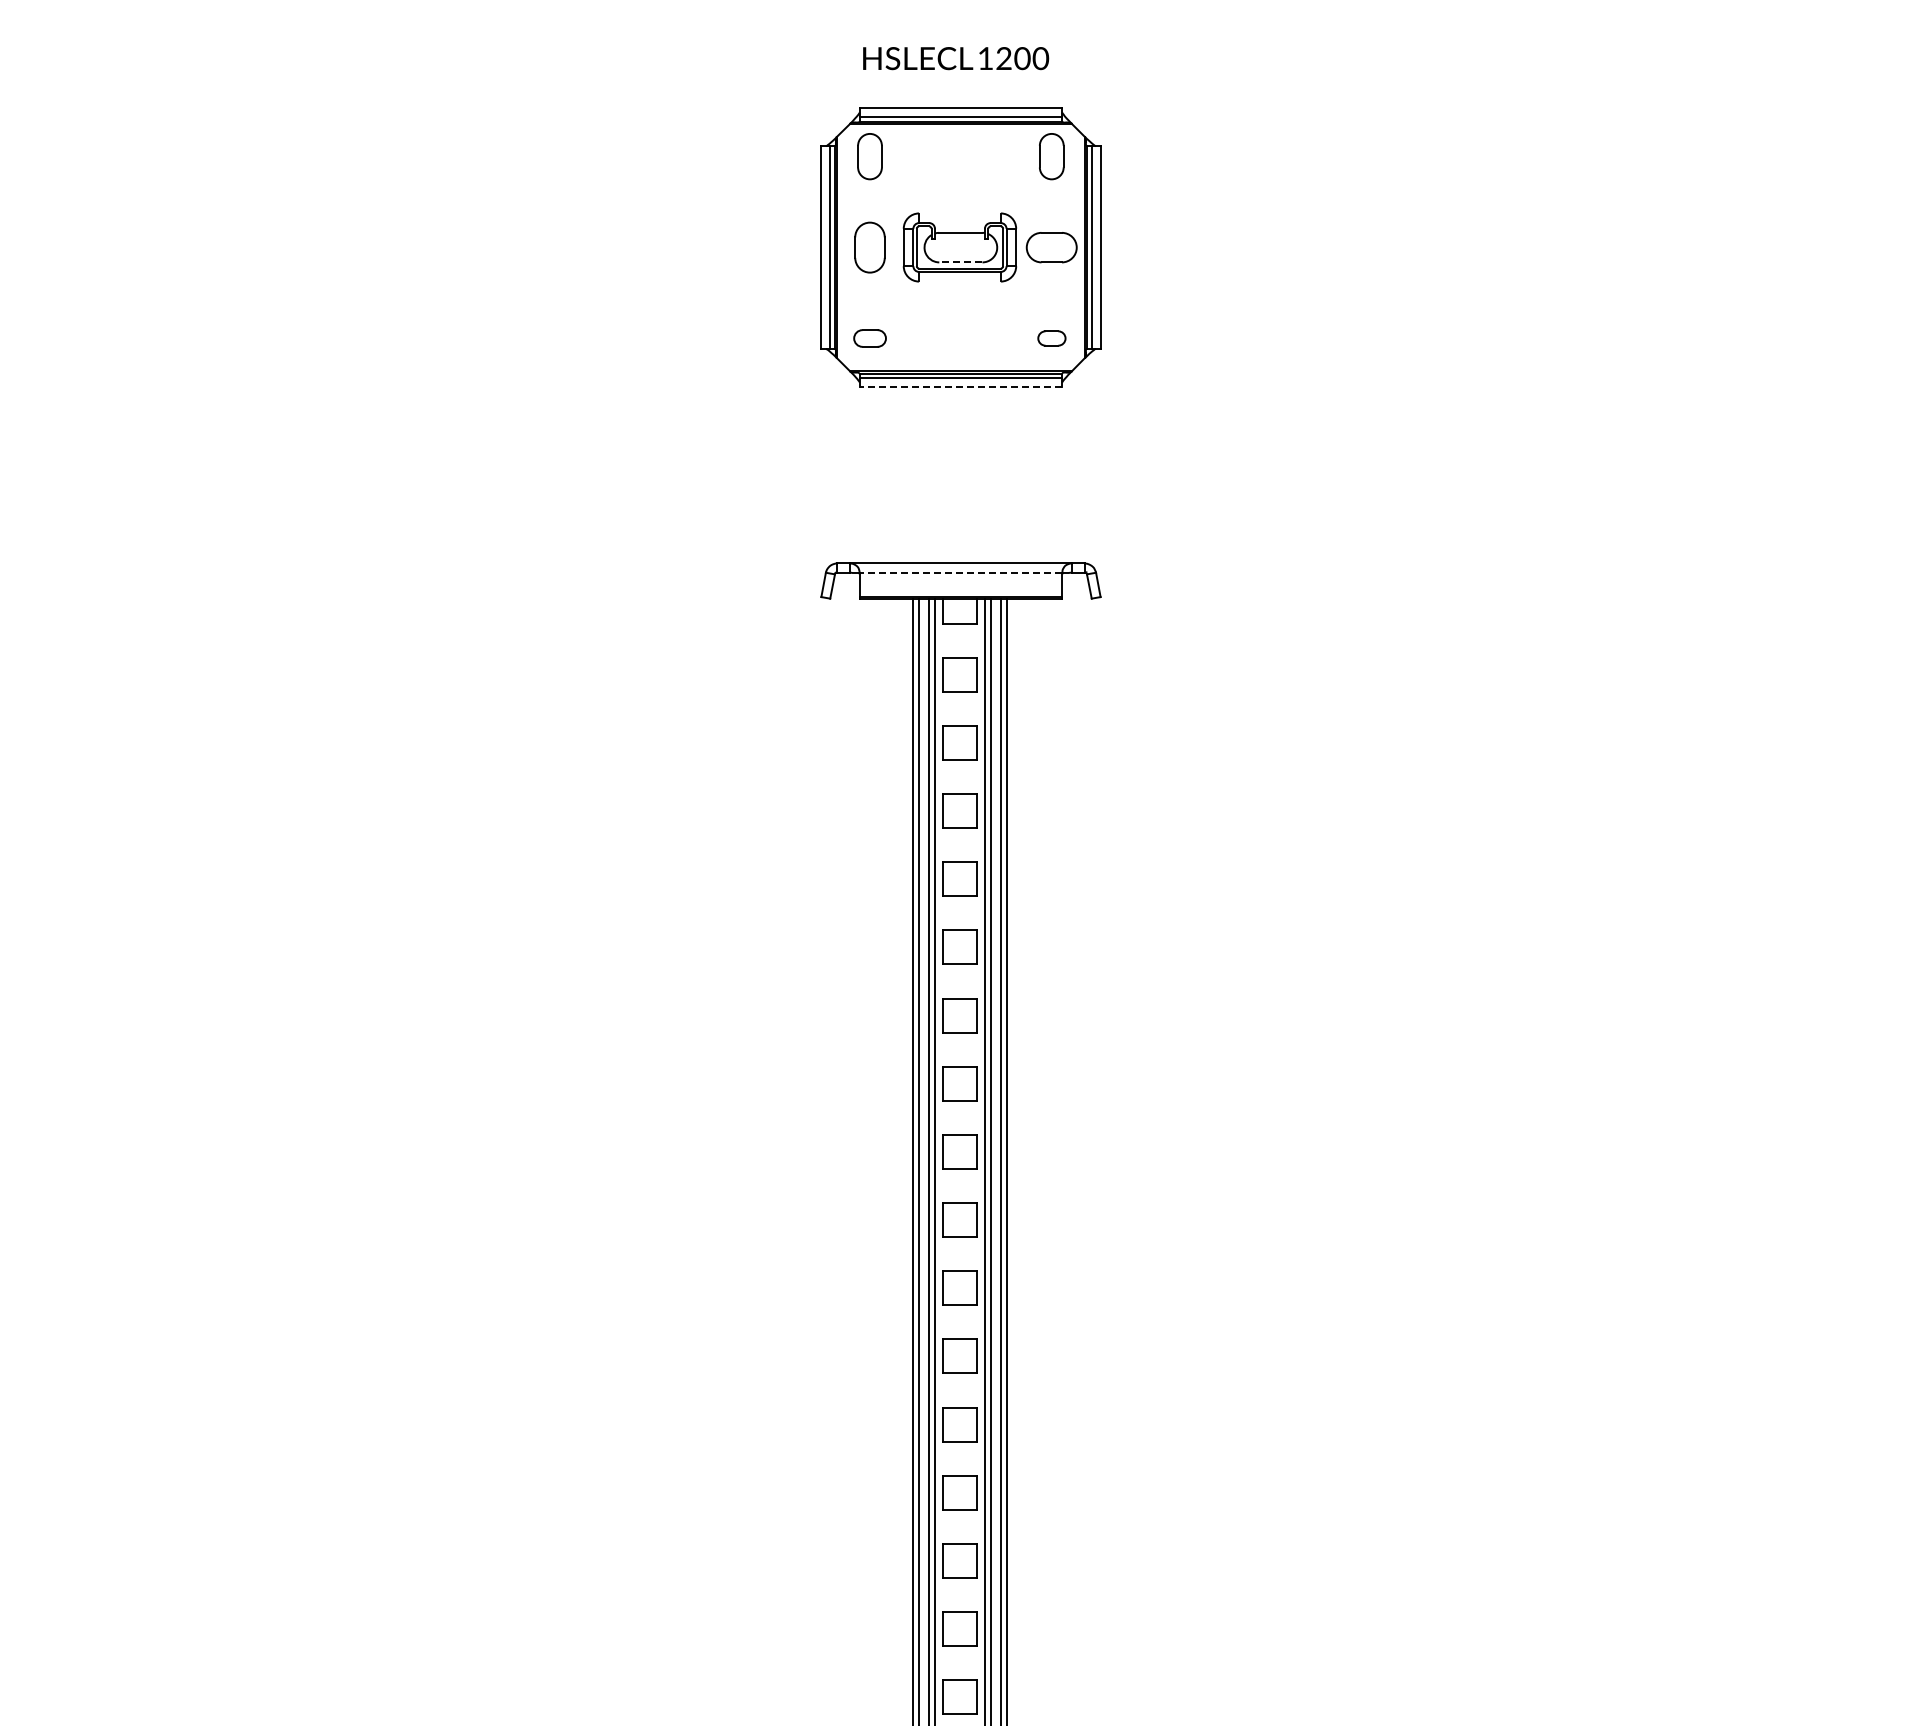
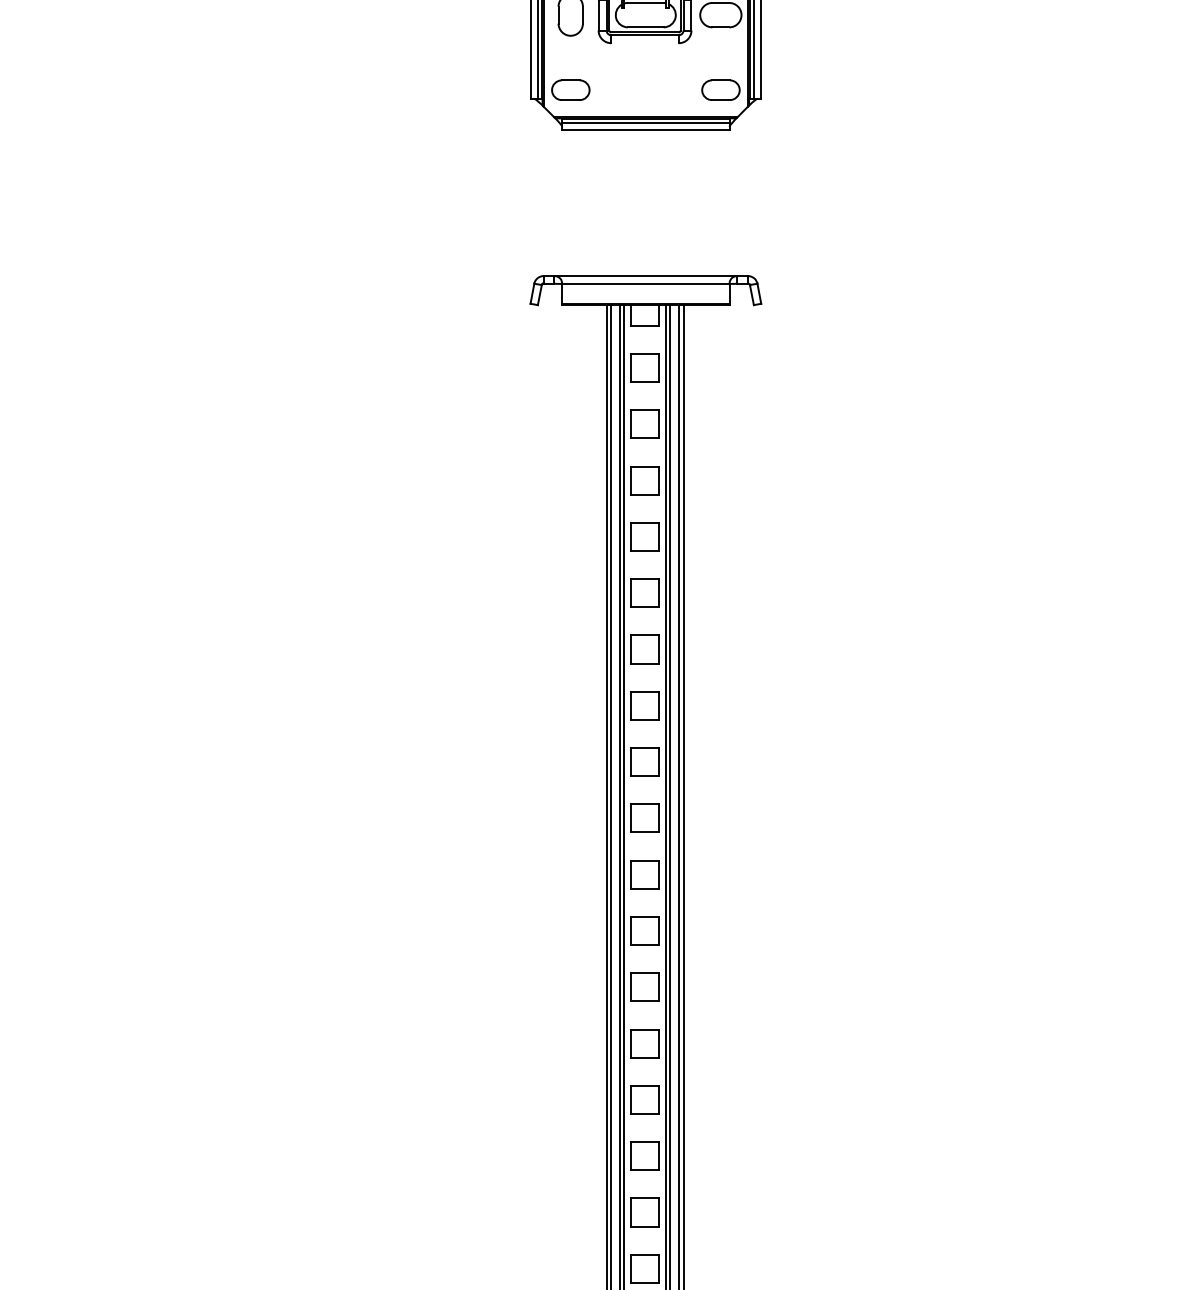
line: (960, 262) -> (645, 27), dashed -> solid
part: (869, 338) -> (570, 90), size x1.43
part: (1051, 338) -> (720, 90), size x1.67
line: (960, 387) -> (645, 130), dashed -> solid
line: (960, 572) -> (645, 283), dashed -> solid

